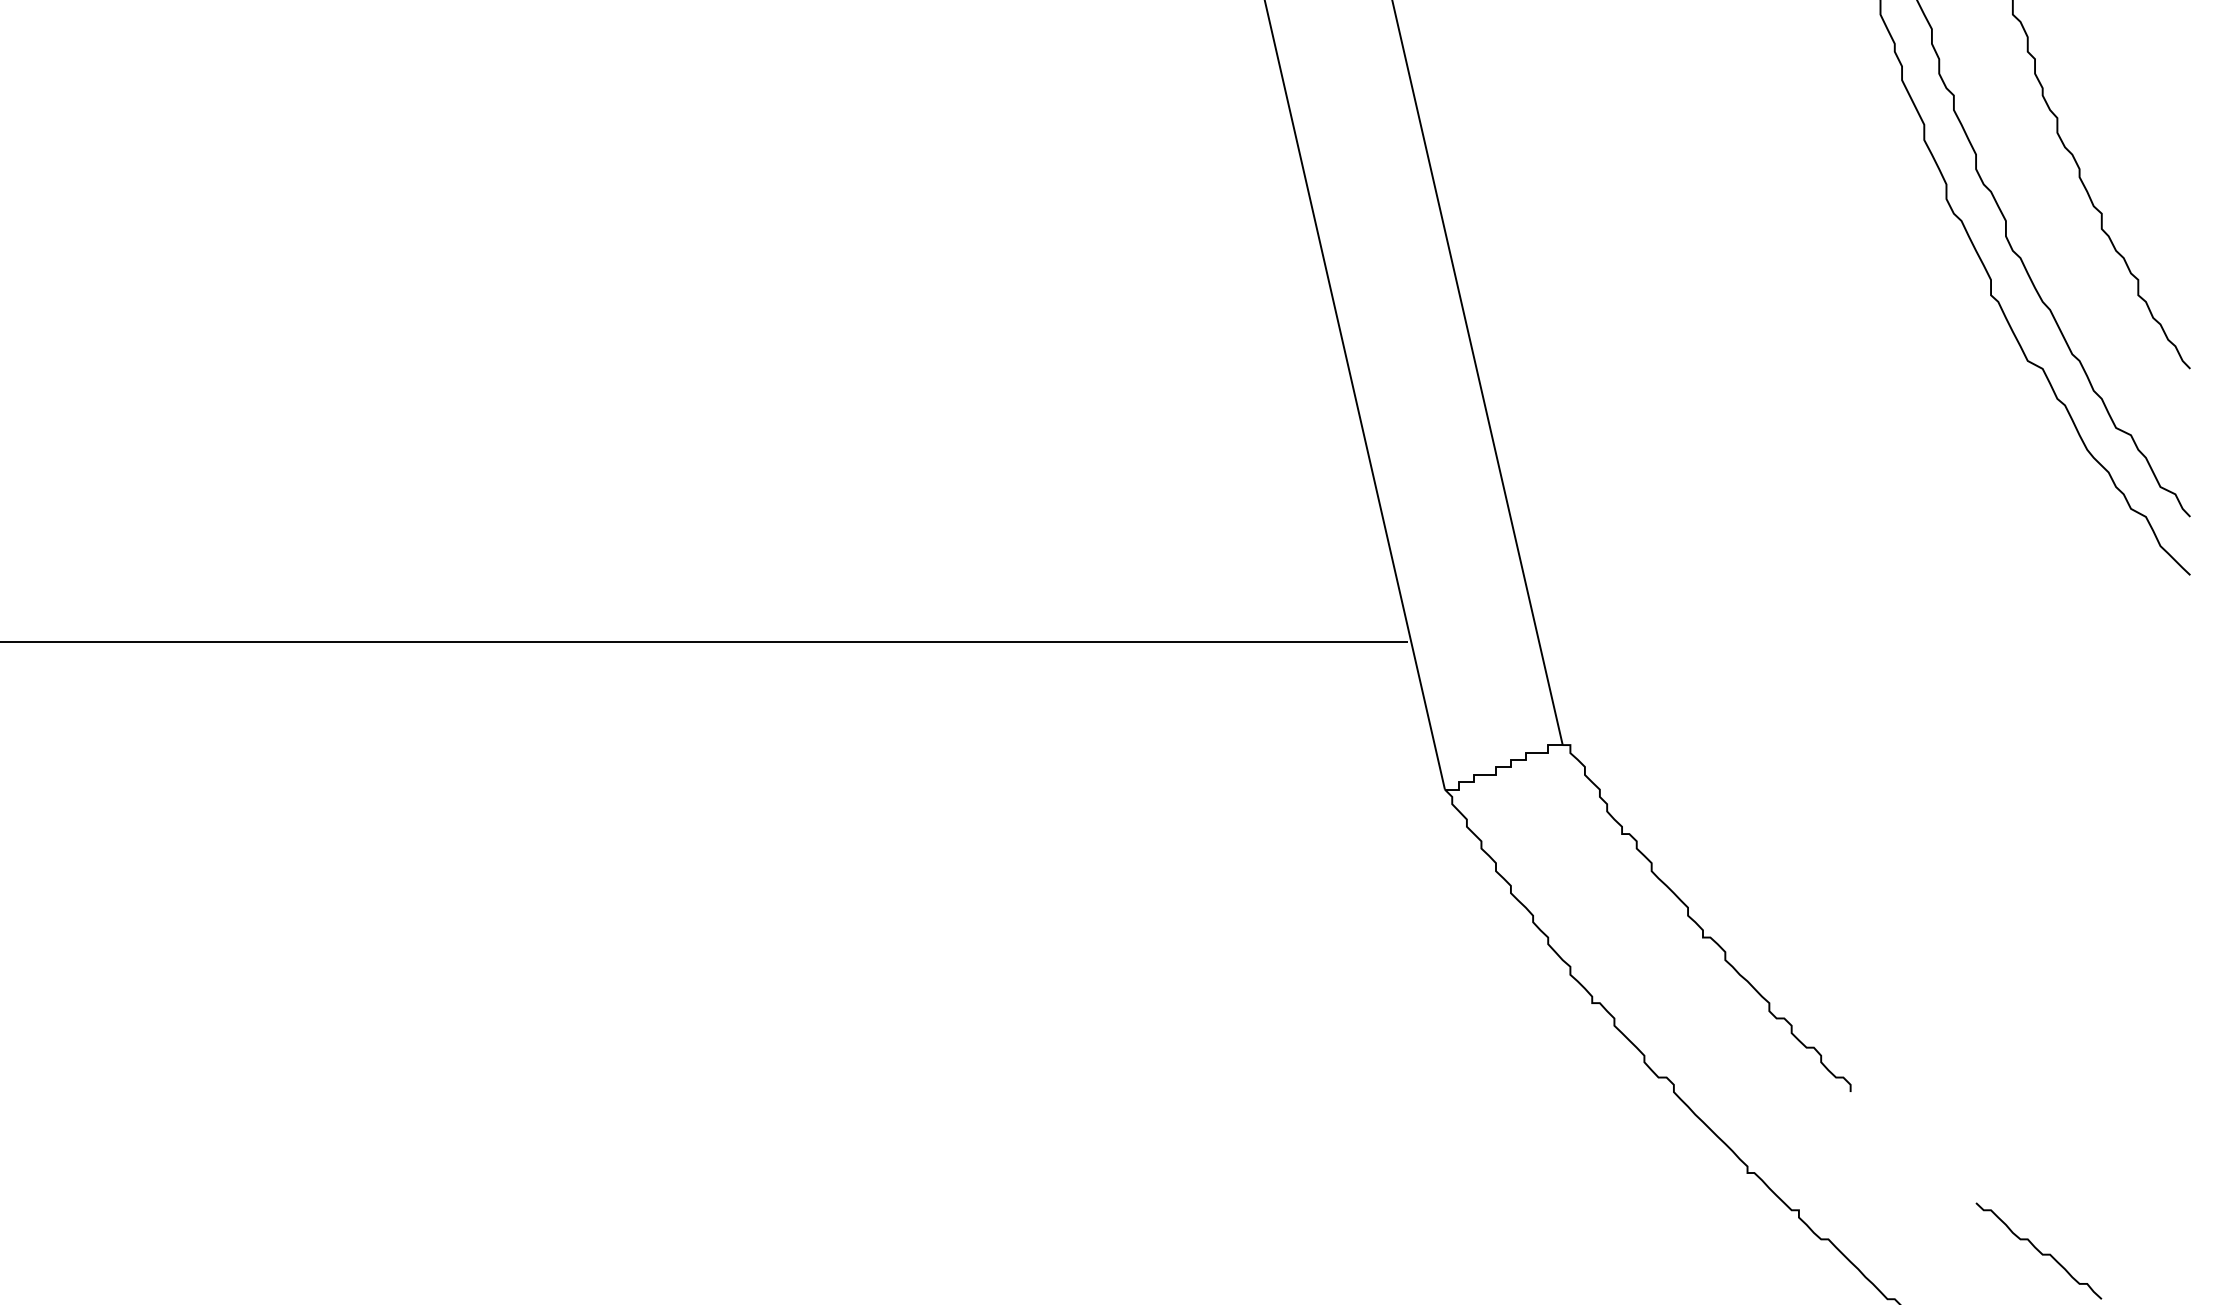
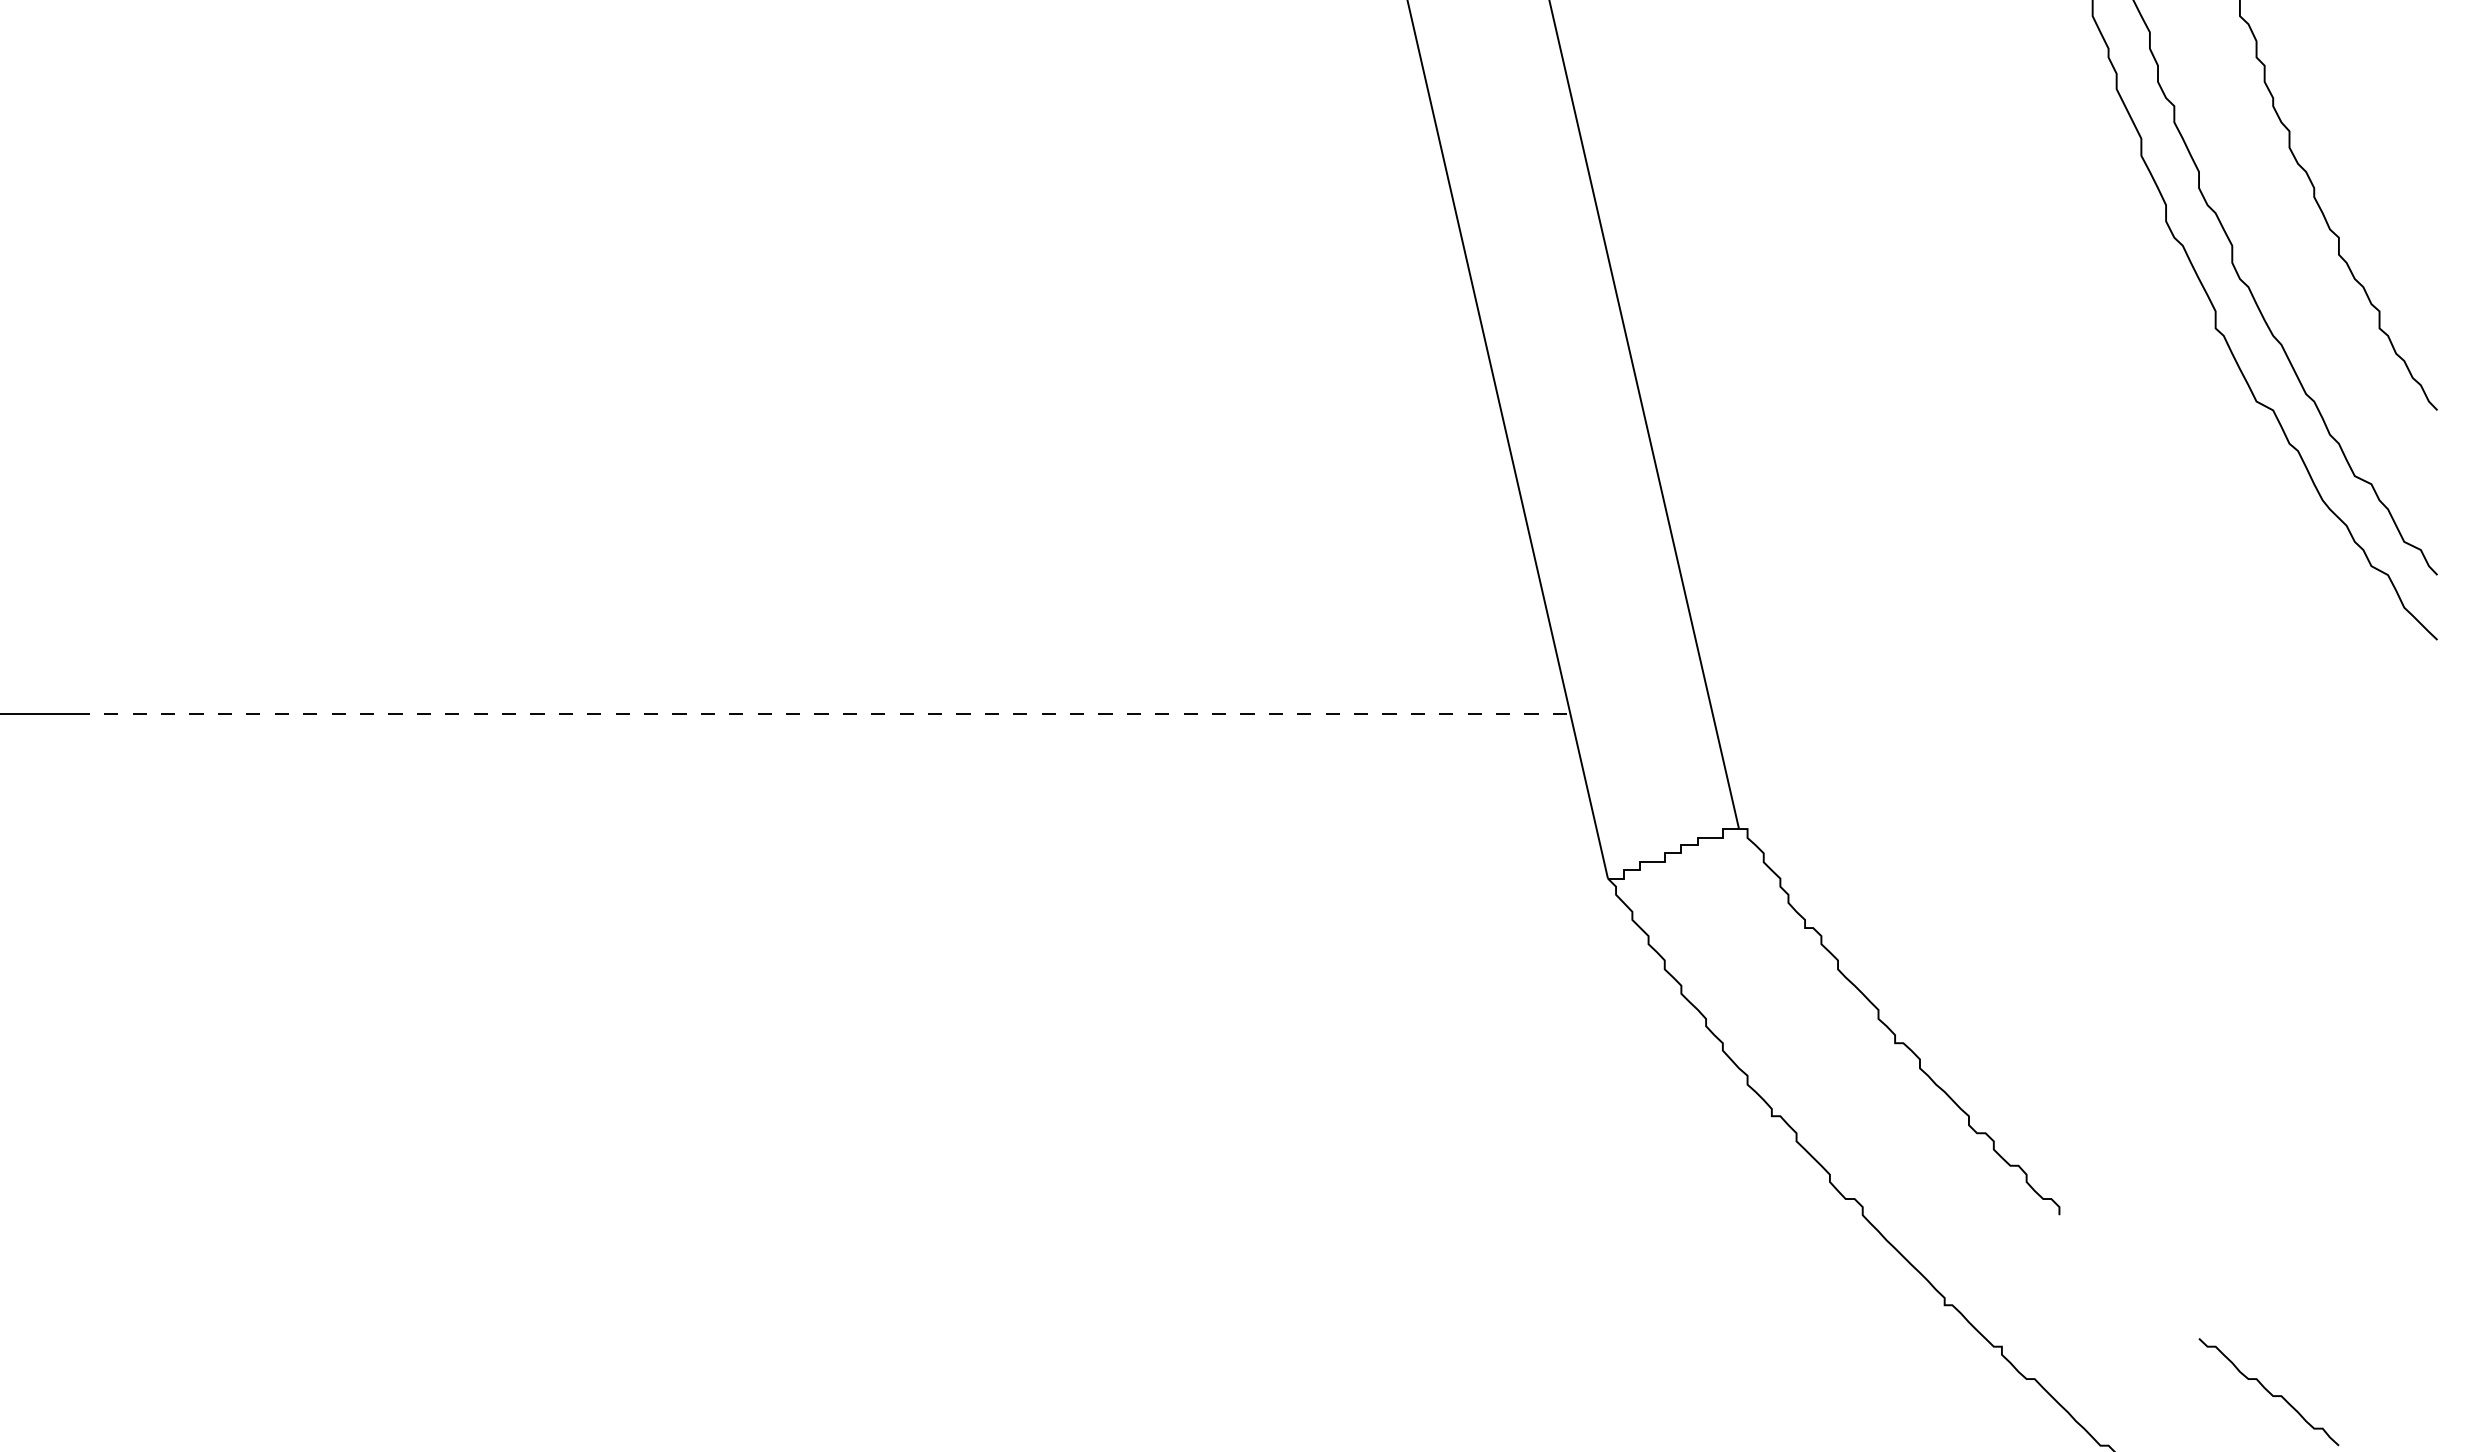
line: (743, 641) -> (827, 713), solid -> dashed

